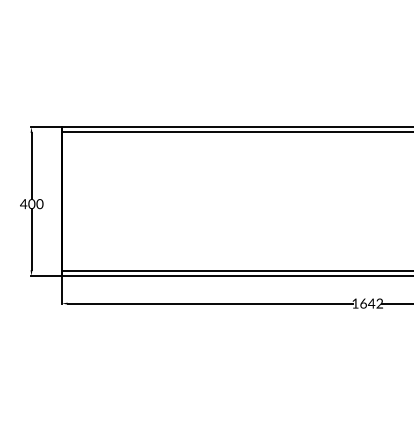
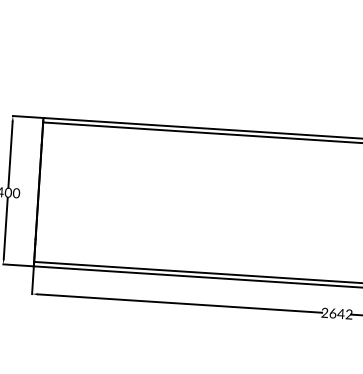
text: (355, 303) -> (324, 312), 1642 -> 2642

